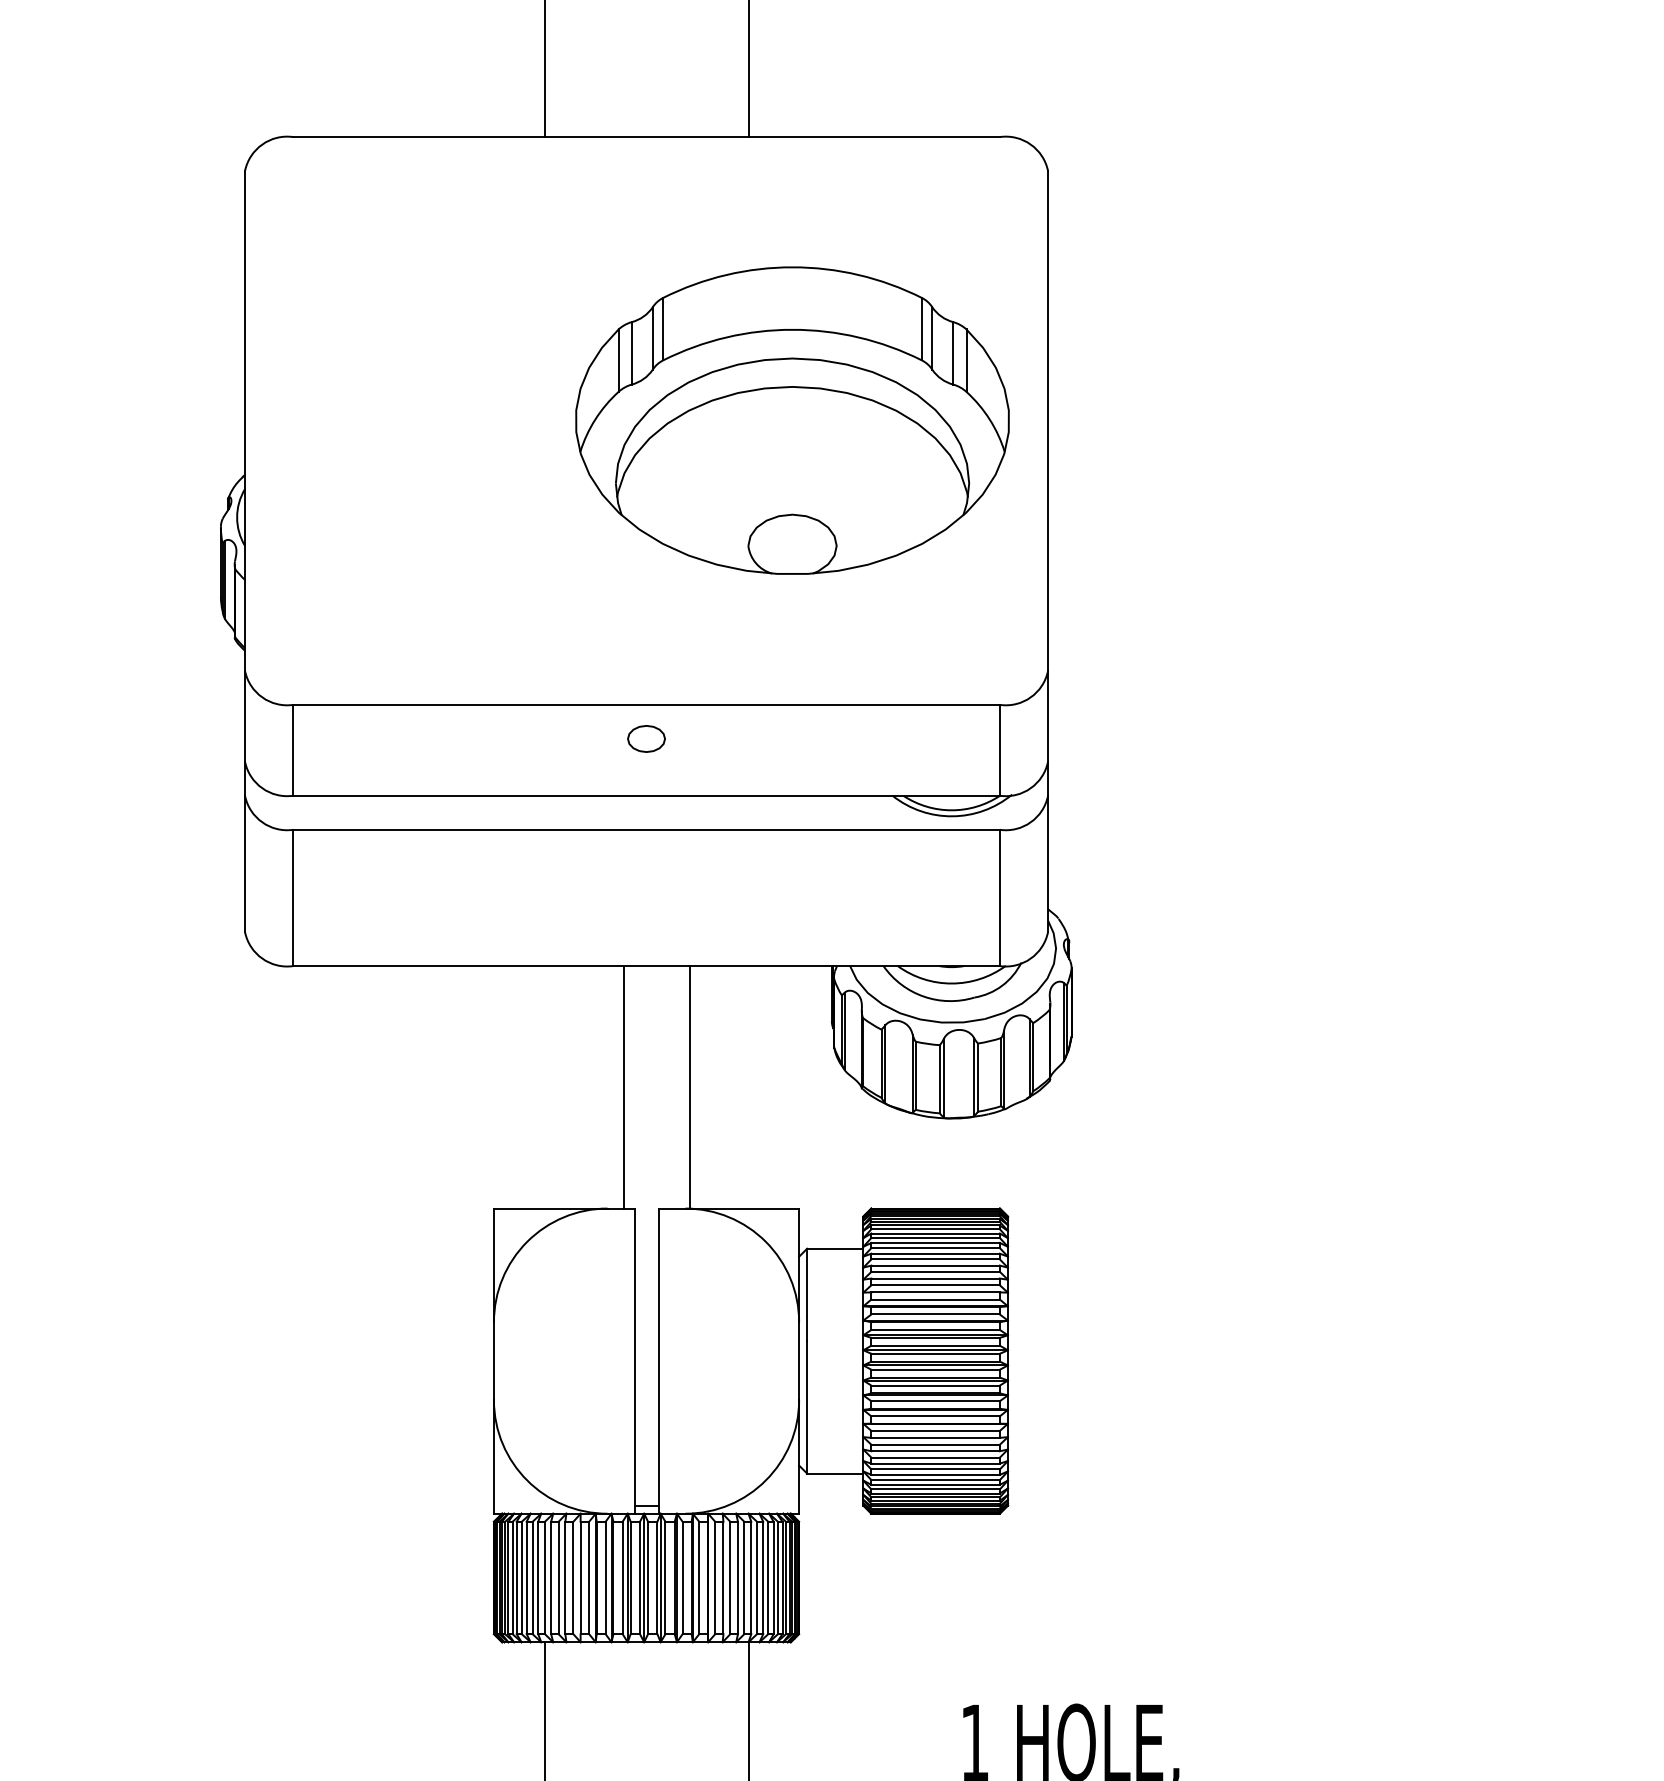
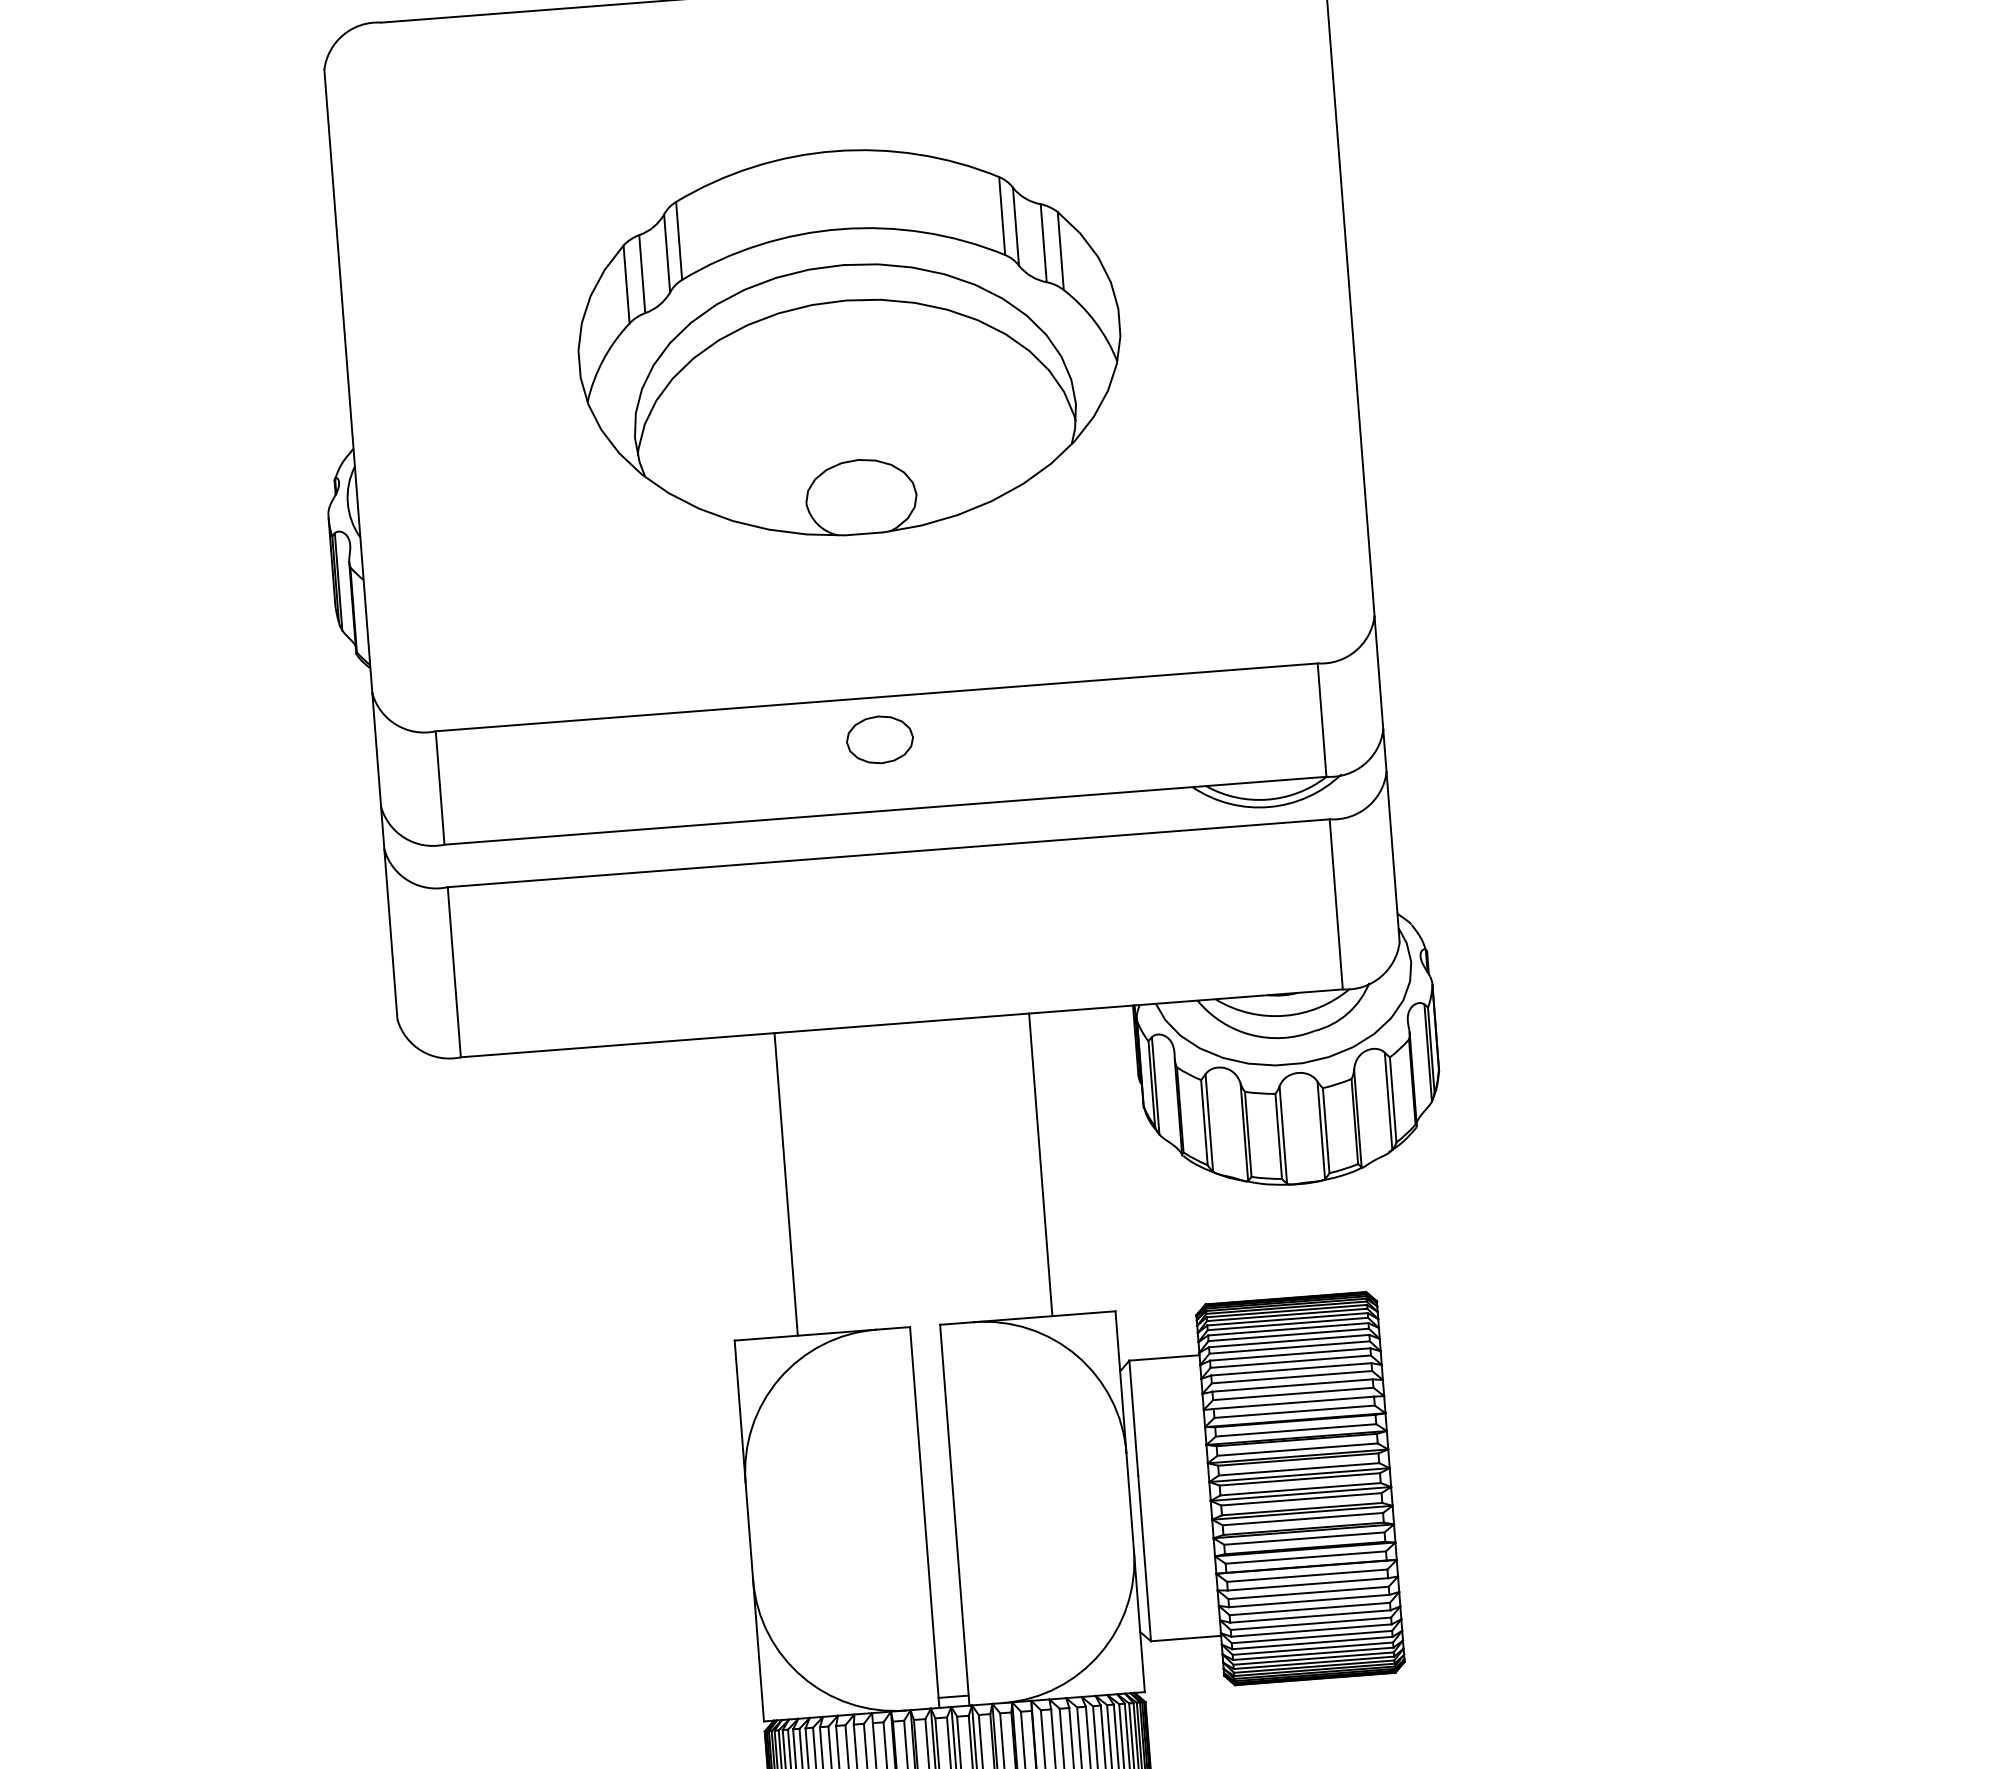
part: (792, 420) -> (849, 342), moved
part: (646, 738) -> (879, 739), size x1.43
line: (623, 1087) -> (786, 1184), moved
line: (689, 1087) -> (1040, 1165), moved

